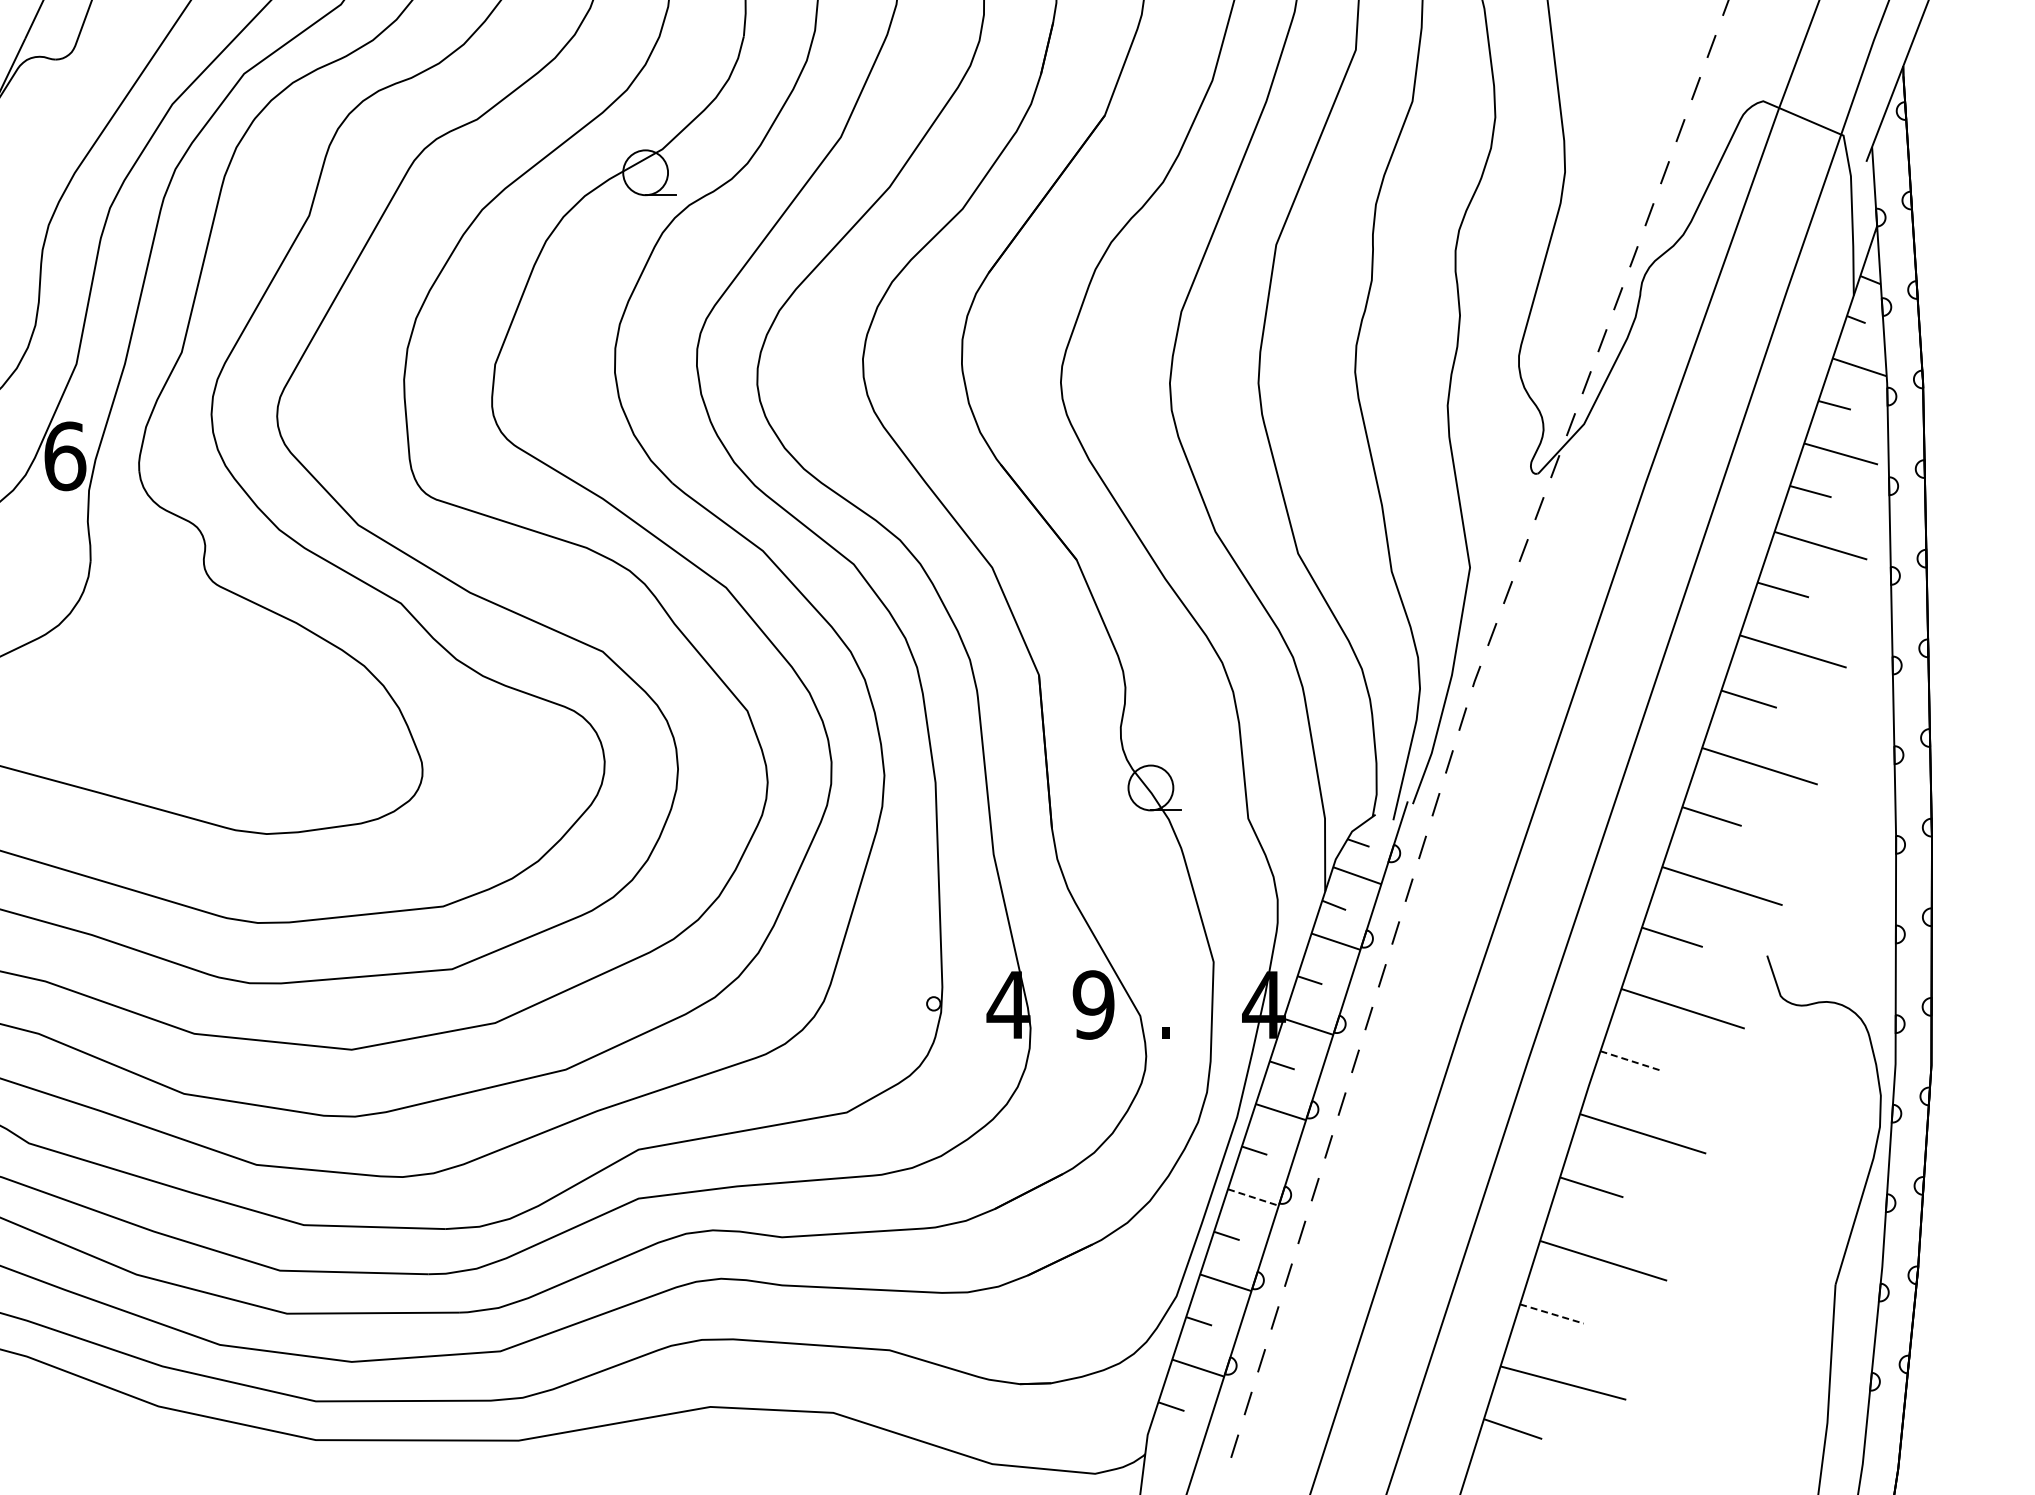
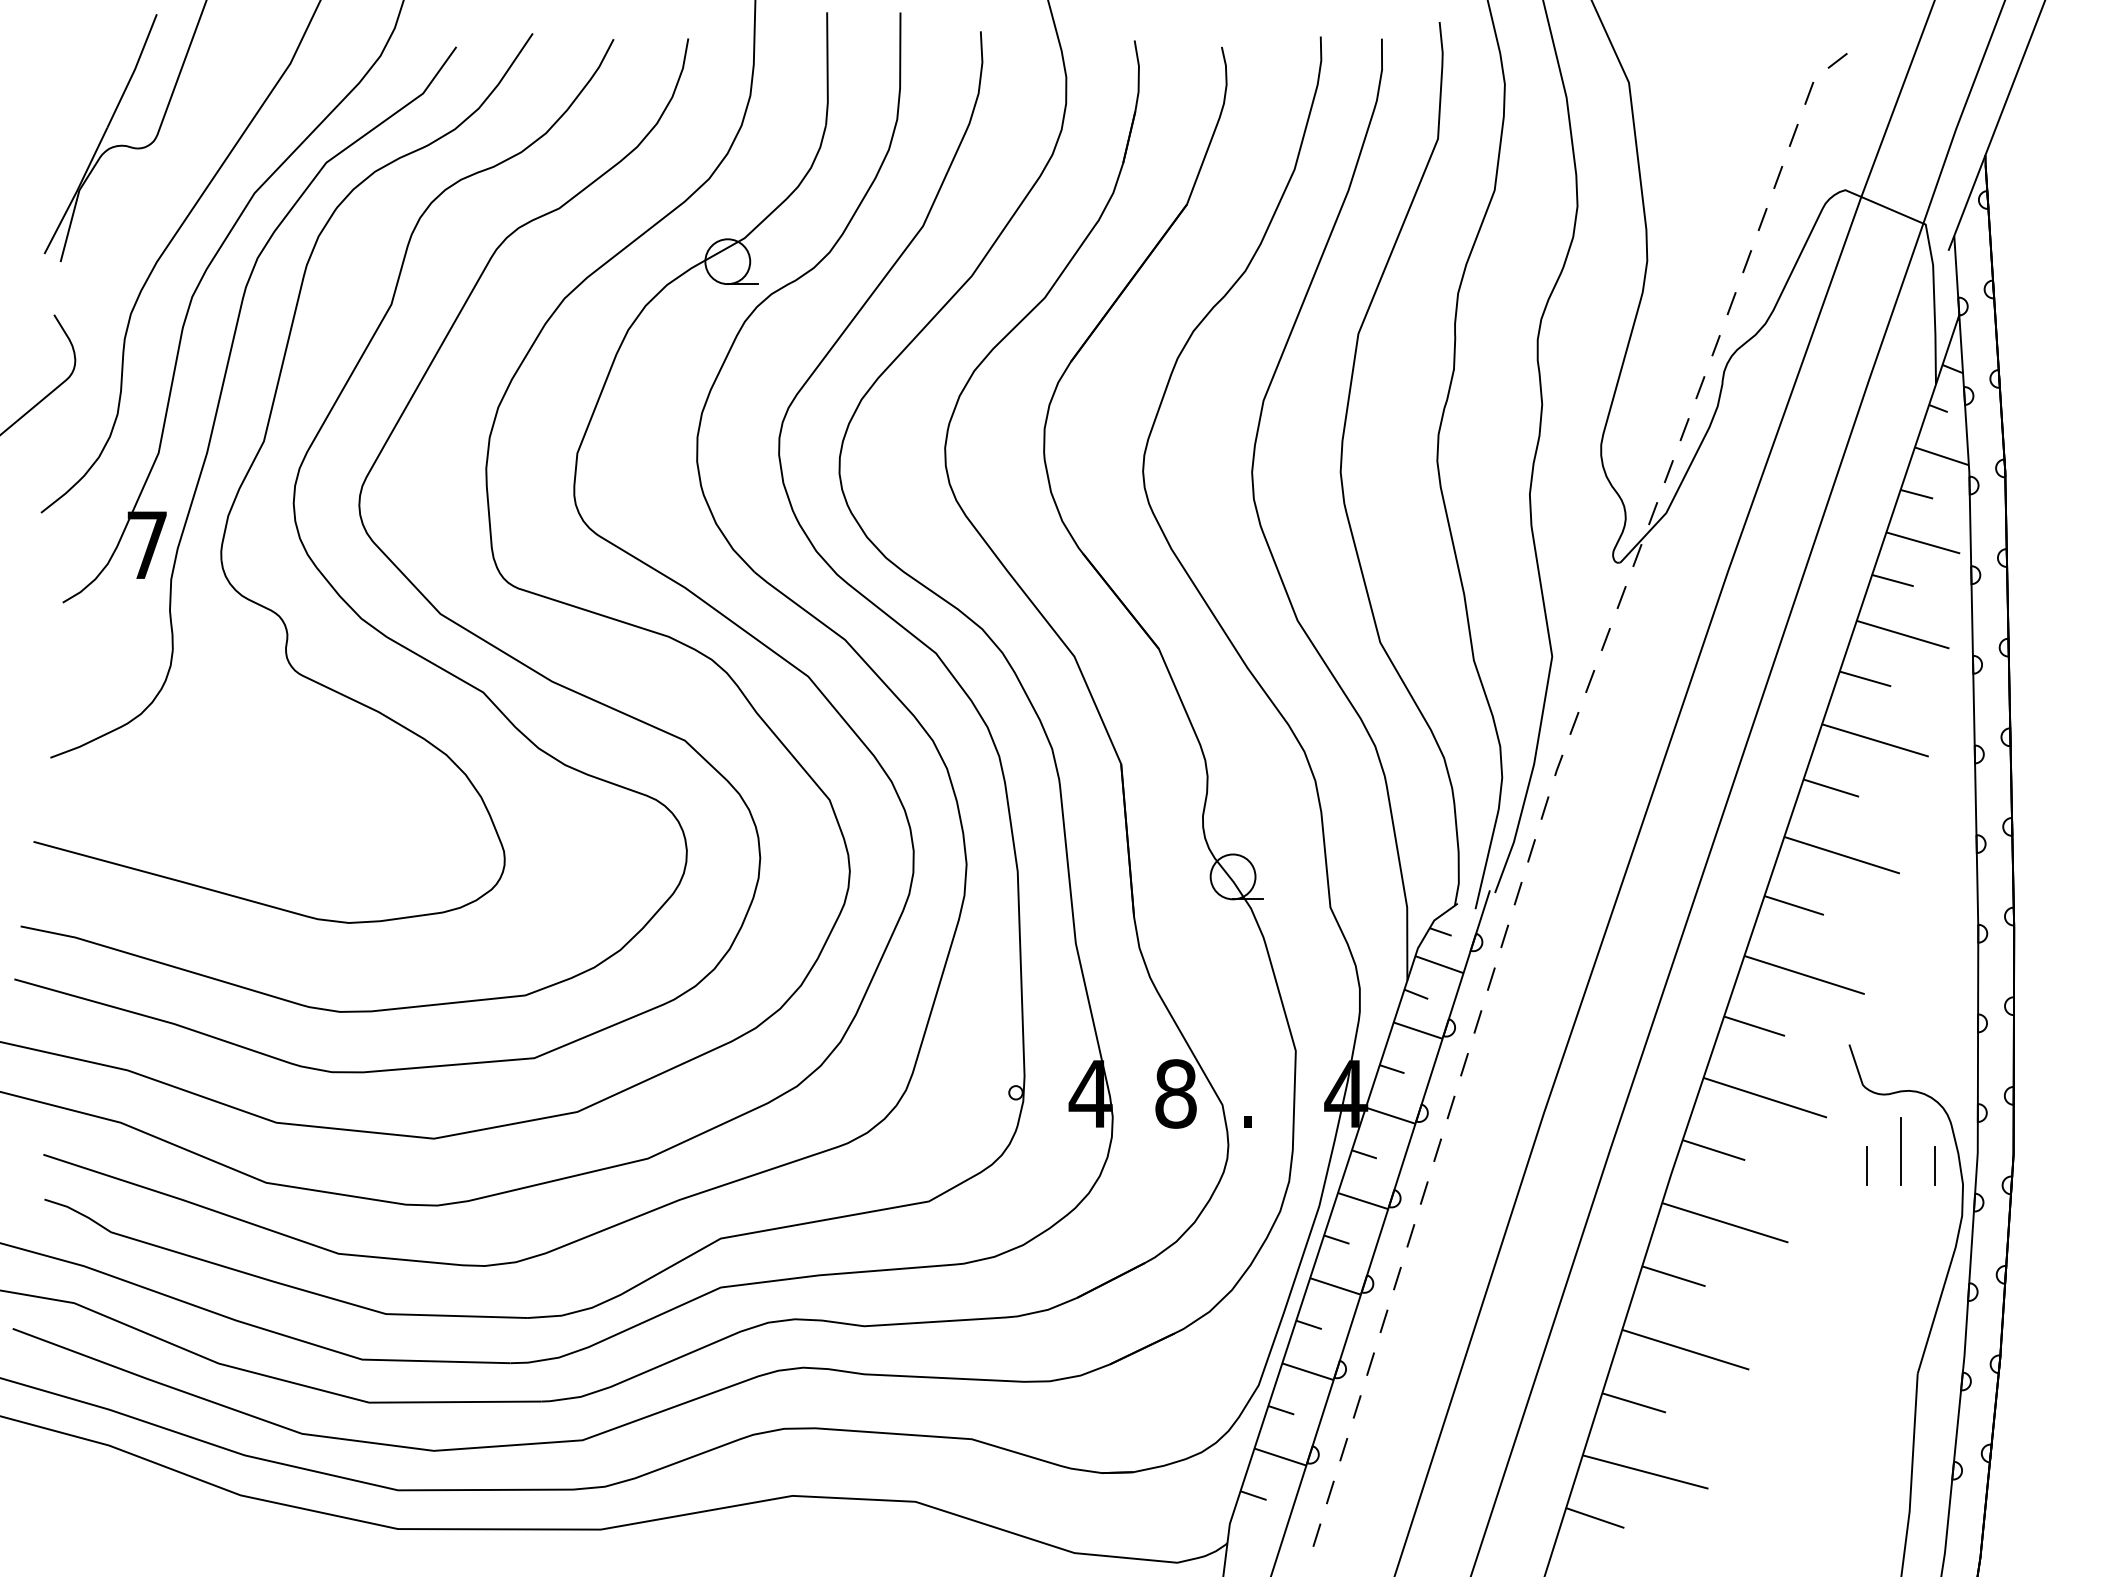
text: (65, 456) -> (147, 545), 6 -> 7
text: (1093, 1004) -> (1175, 1093), 9 -> 8
line: (1631, 1061) -> (1713, 1150), dashed -> solid
line: (1818, 1062) -> (1900, 1151), added
line: (1785, 1077) -> (1867, 1166), added
line: (1852, 1077) -> (1934, 1166), added
line: (1253, 1197) -> (1335, 1286), dashed -> solid
line: (1552, 1314) -> (1634, 1403), dashed -> solid

